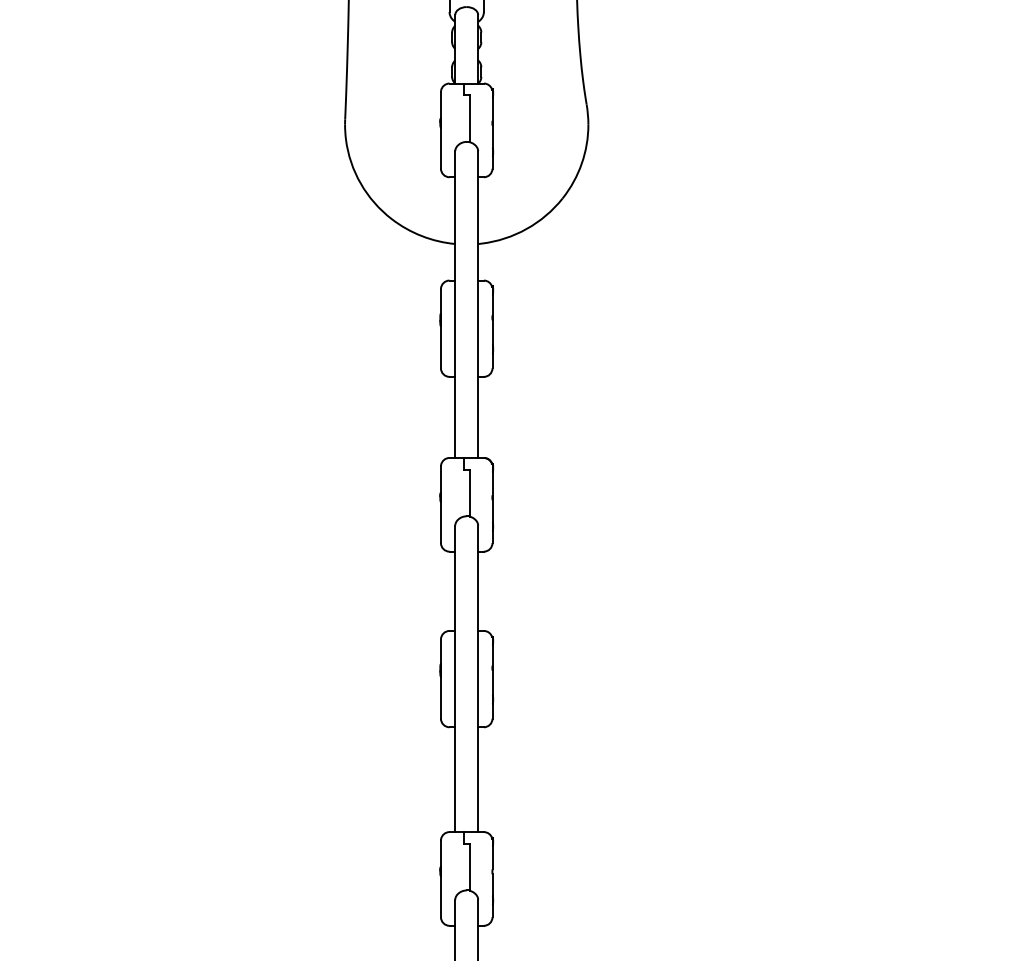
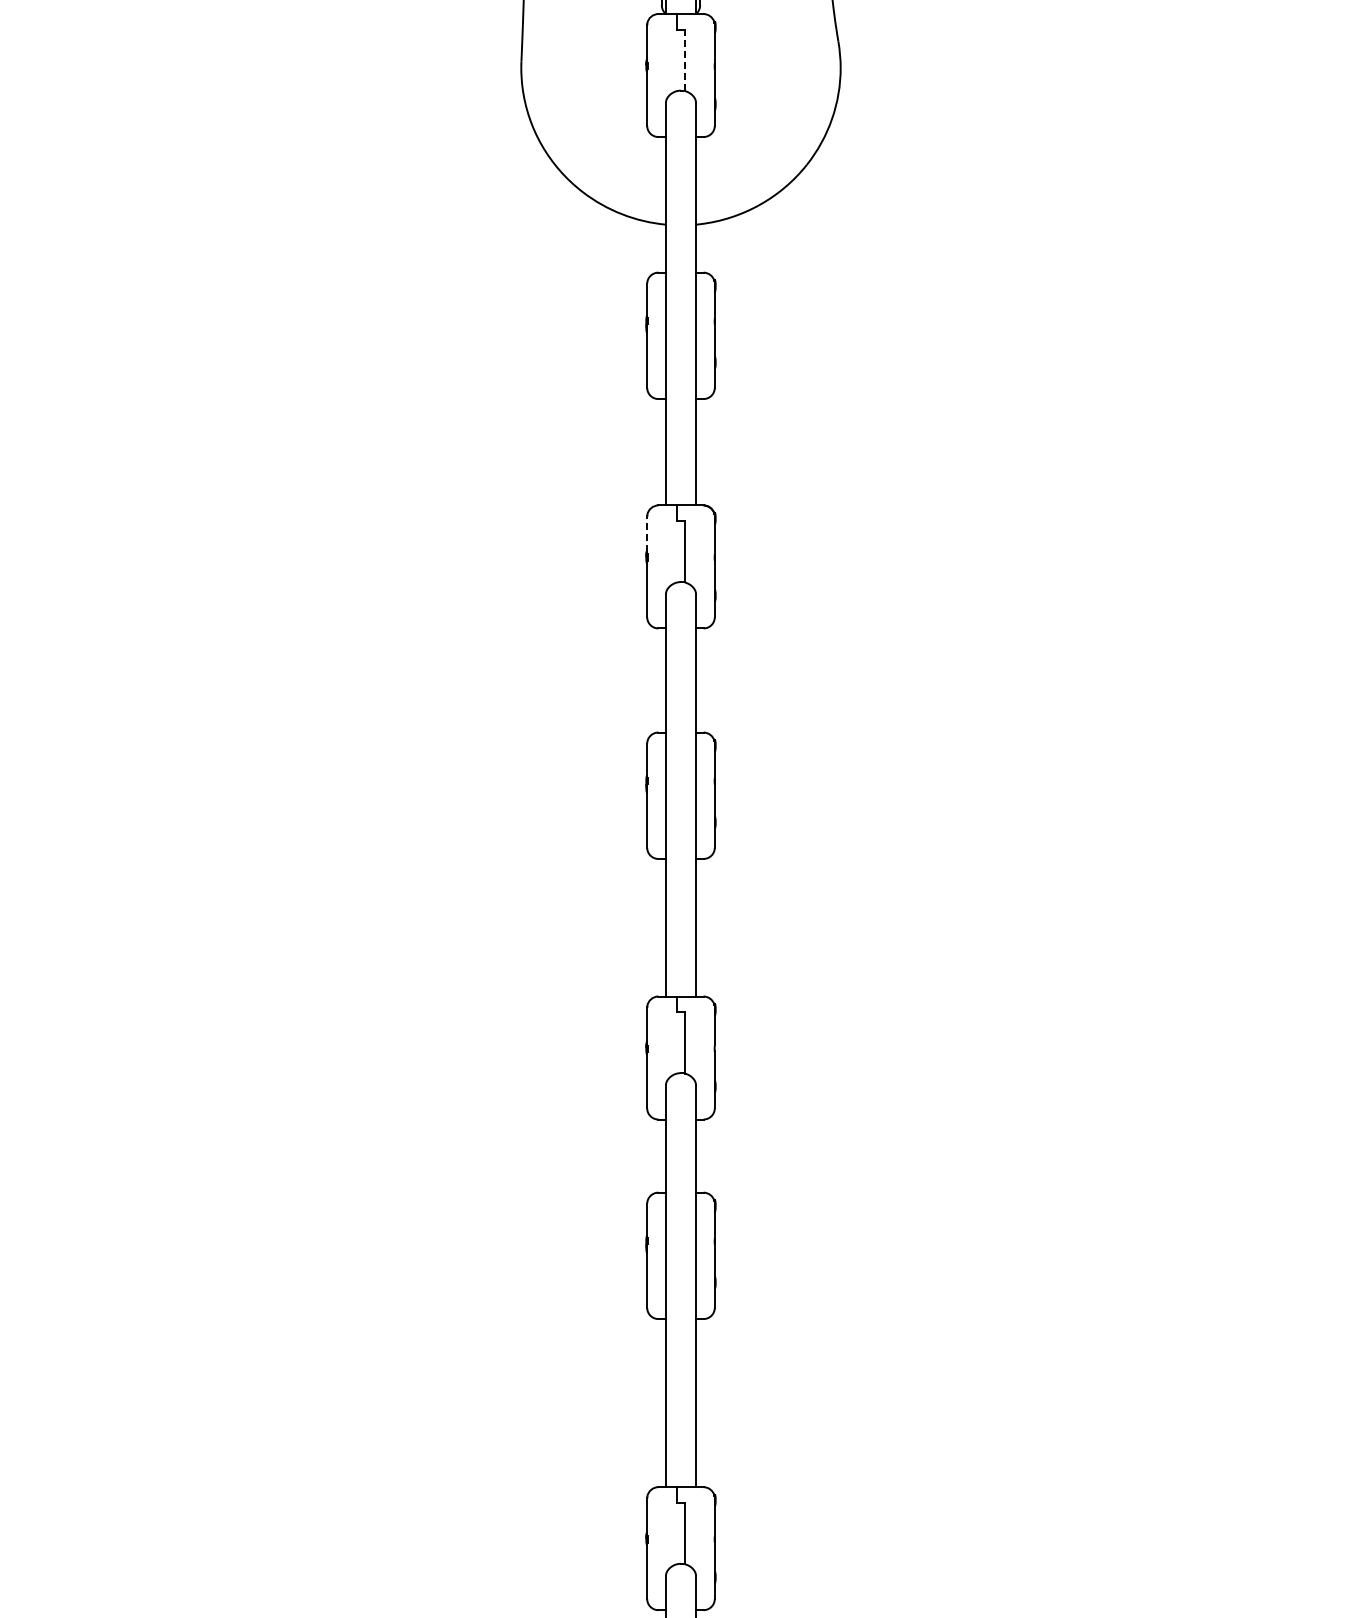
line: (469, 118) -> (684, 60), solid -> dashed
line: (441, 480) -> (647, 534), solid -> dashed

